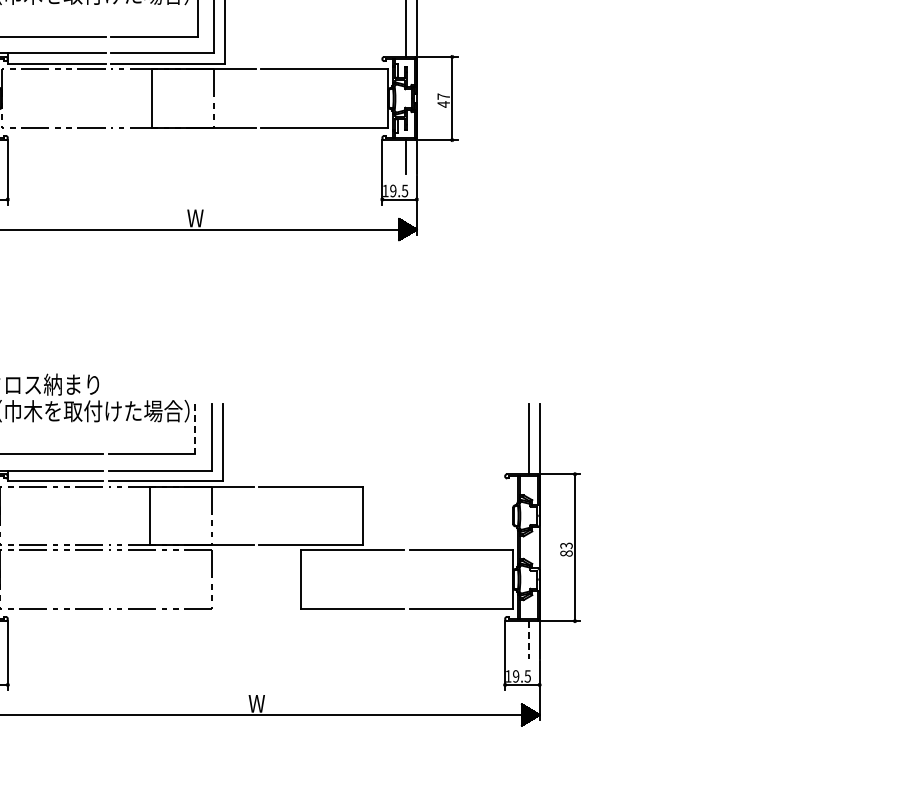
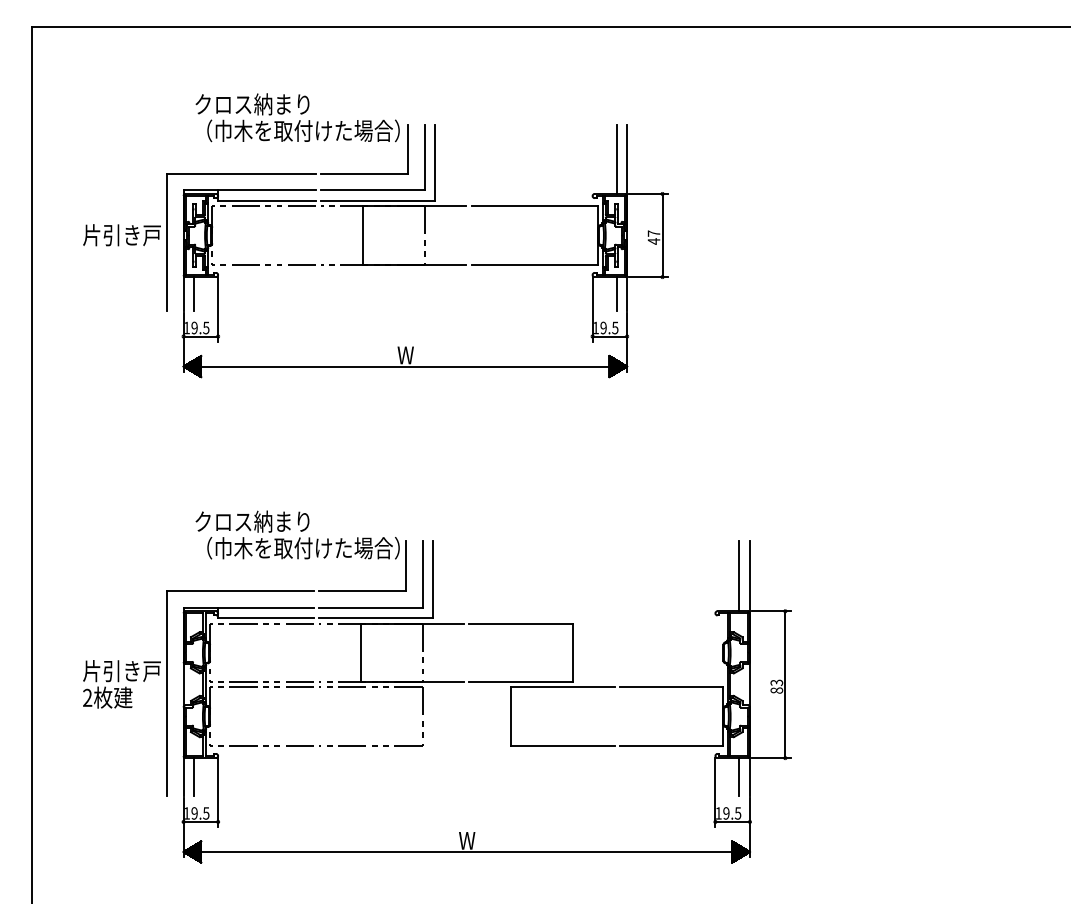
line: (195, 429) -> (405, 566), dashed -> solid
line: (529, 640) -> (739, 777), dashed -> solid

